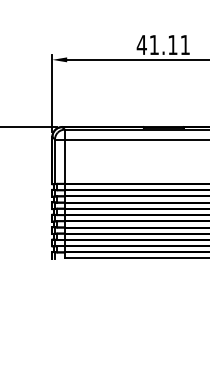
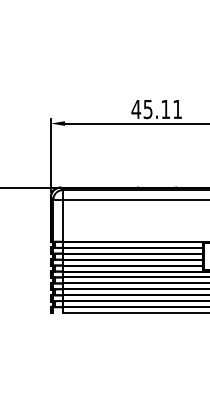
text: (153, 45) -> (147, 109), 41.11 -> 45.11

